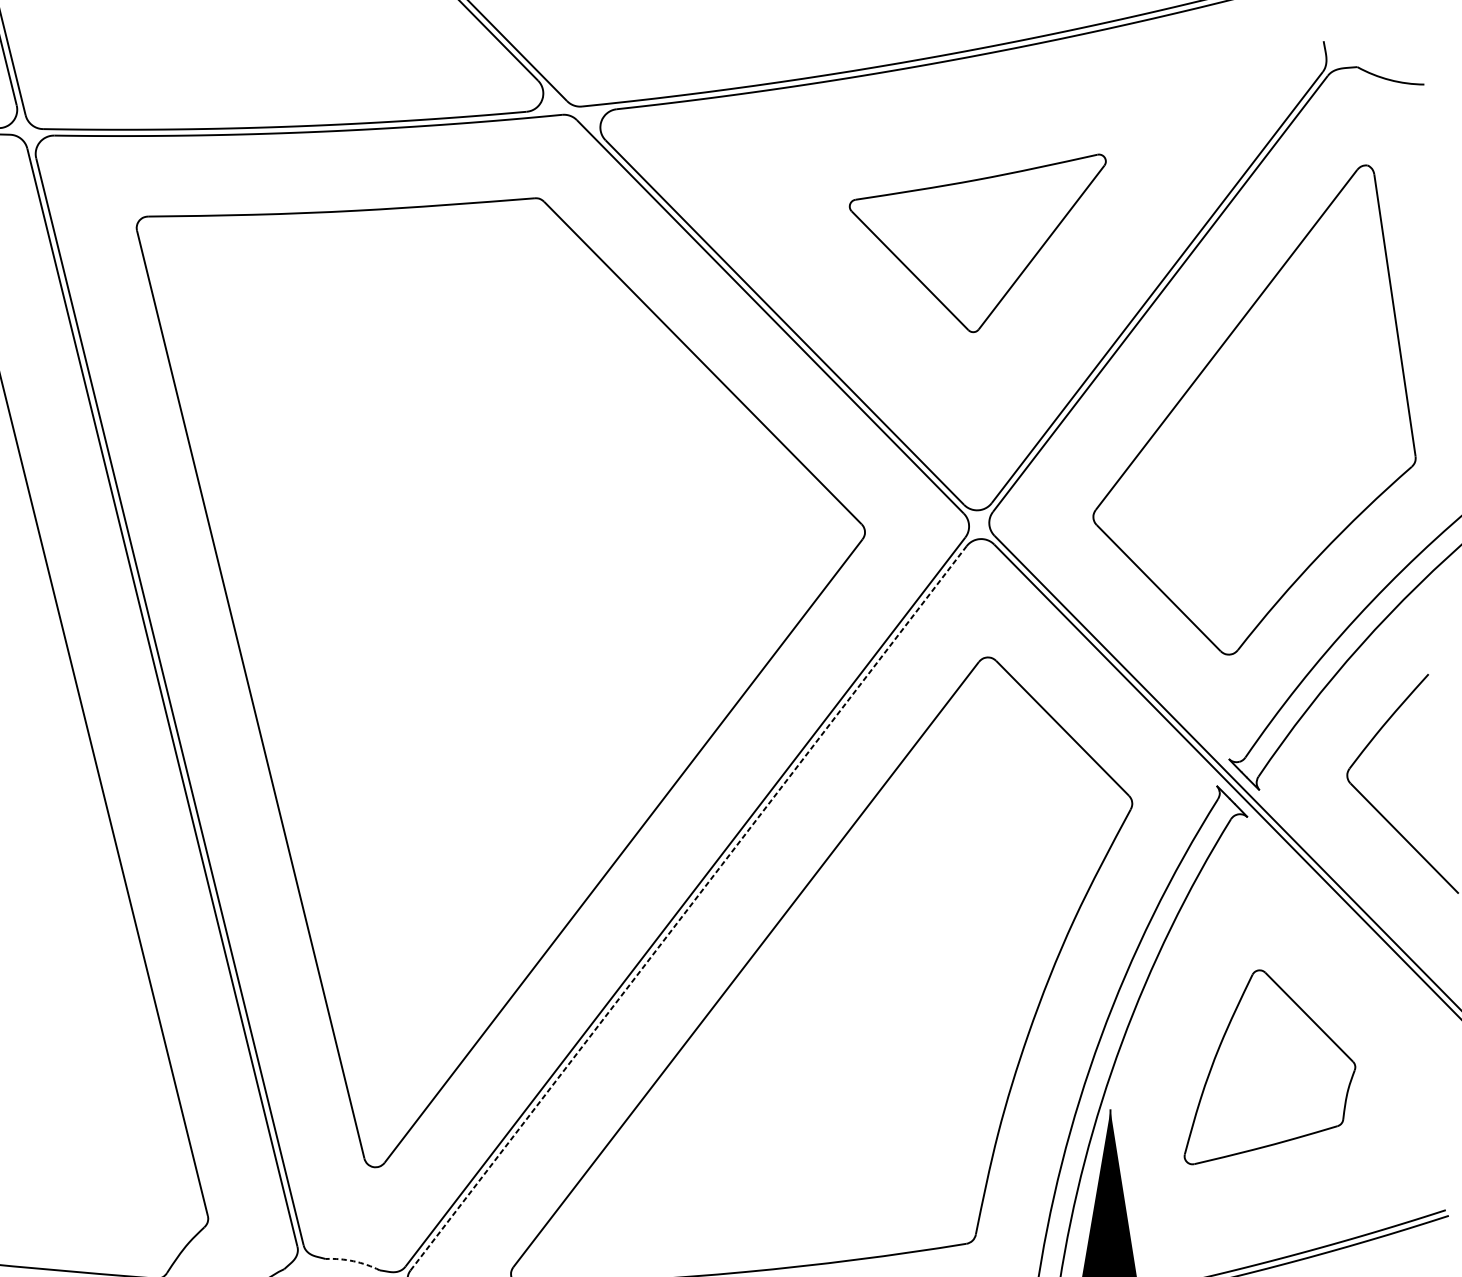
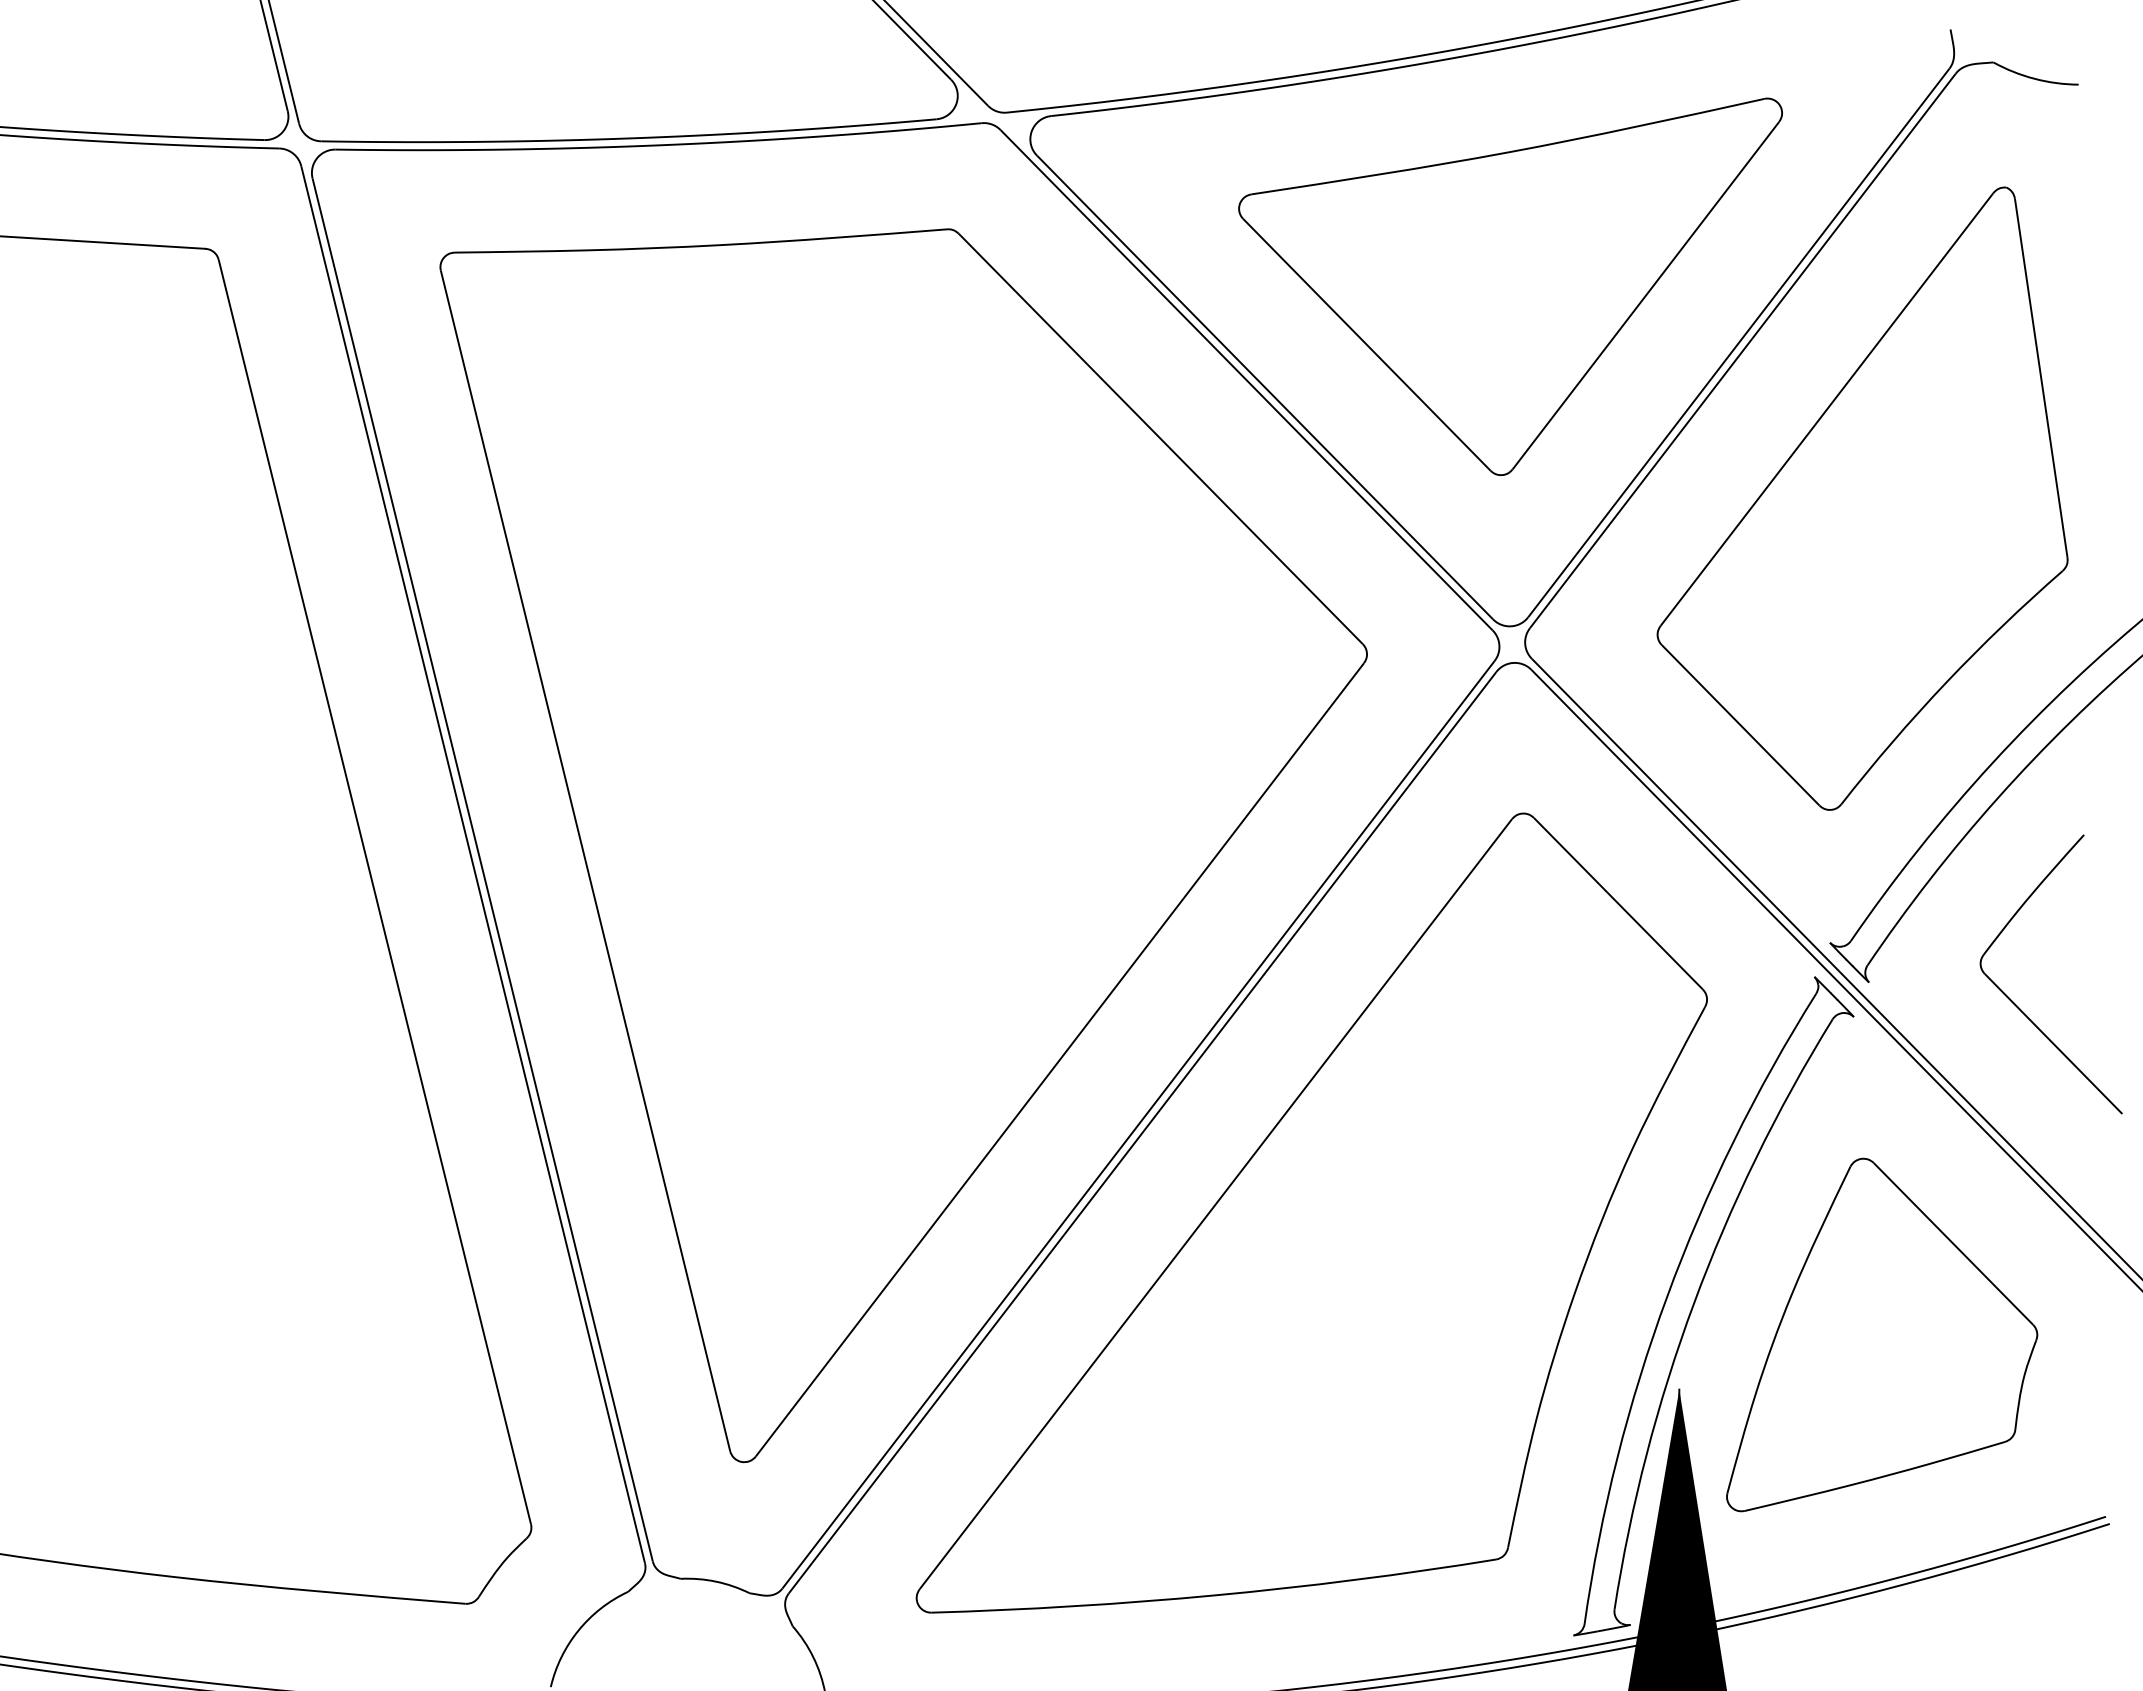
part: (977, 243) -> (1510, 286), size x1.67
line: (689, 908) -> (1143, 1132), dashed -> solid
part: (1270, 1066) -> (1882, 1334), size x1.43
arc: (353, 1261) -> (716, 1581), dashed -> solid

